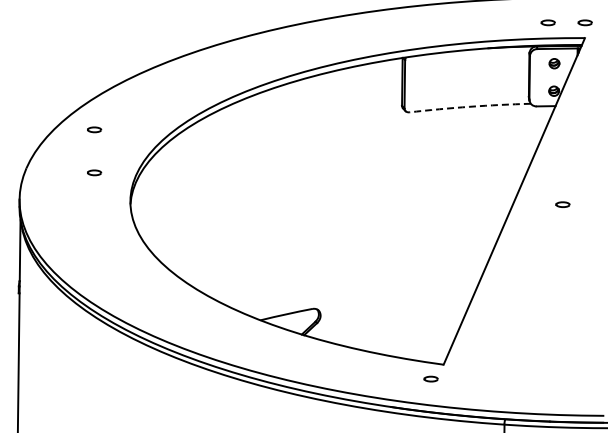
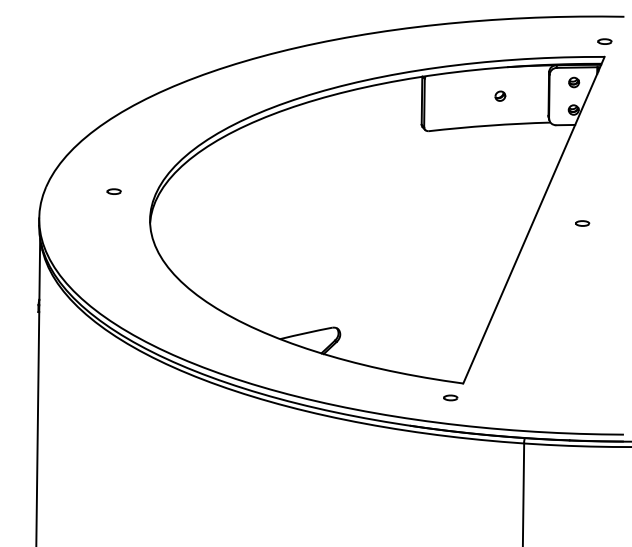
part: (547, 22) -> (567, 41), removed
part: (480, 76) -> (500, 95), added
arc: (469, 106) -> (489, 125), dashed -> solid
part: (93, 129) -> (113, 148), removed

